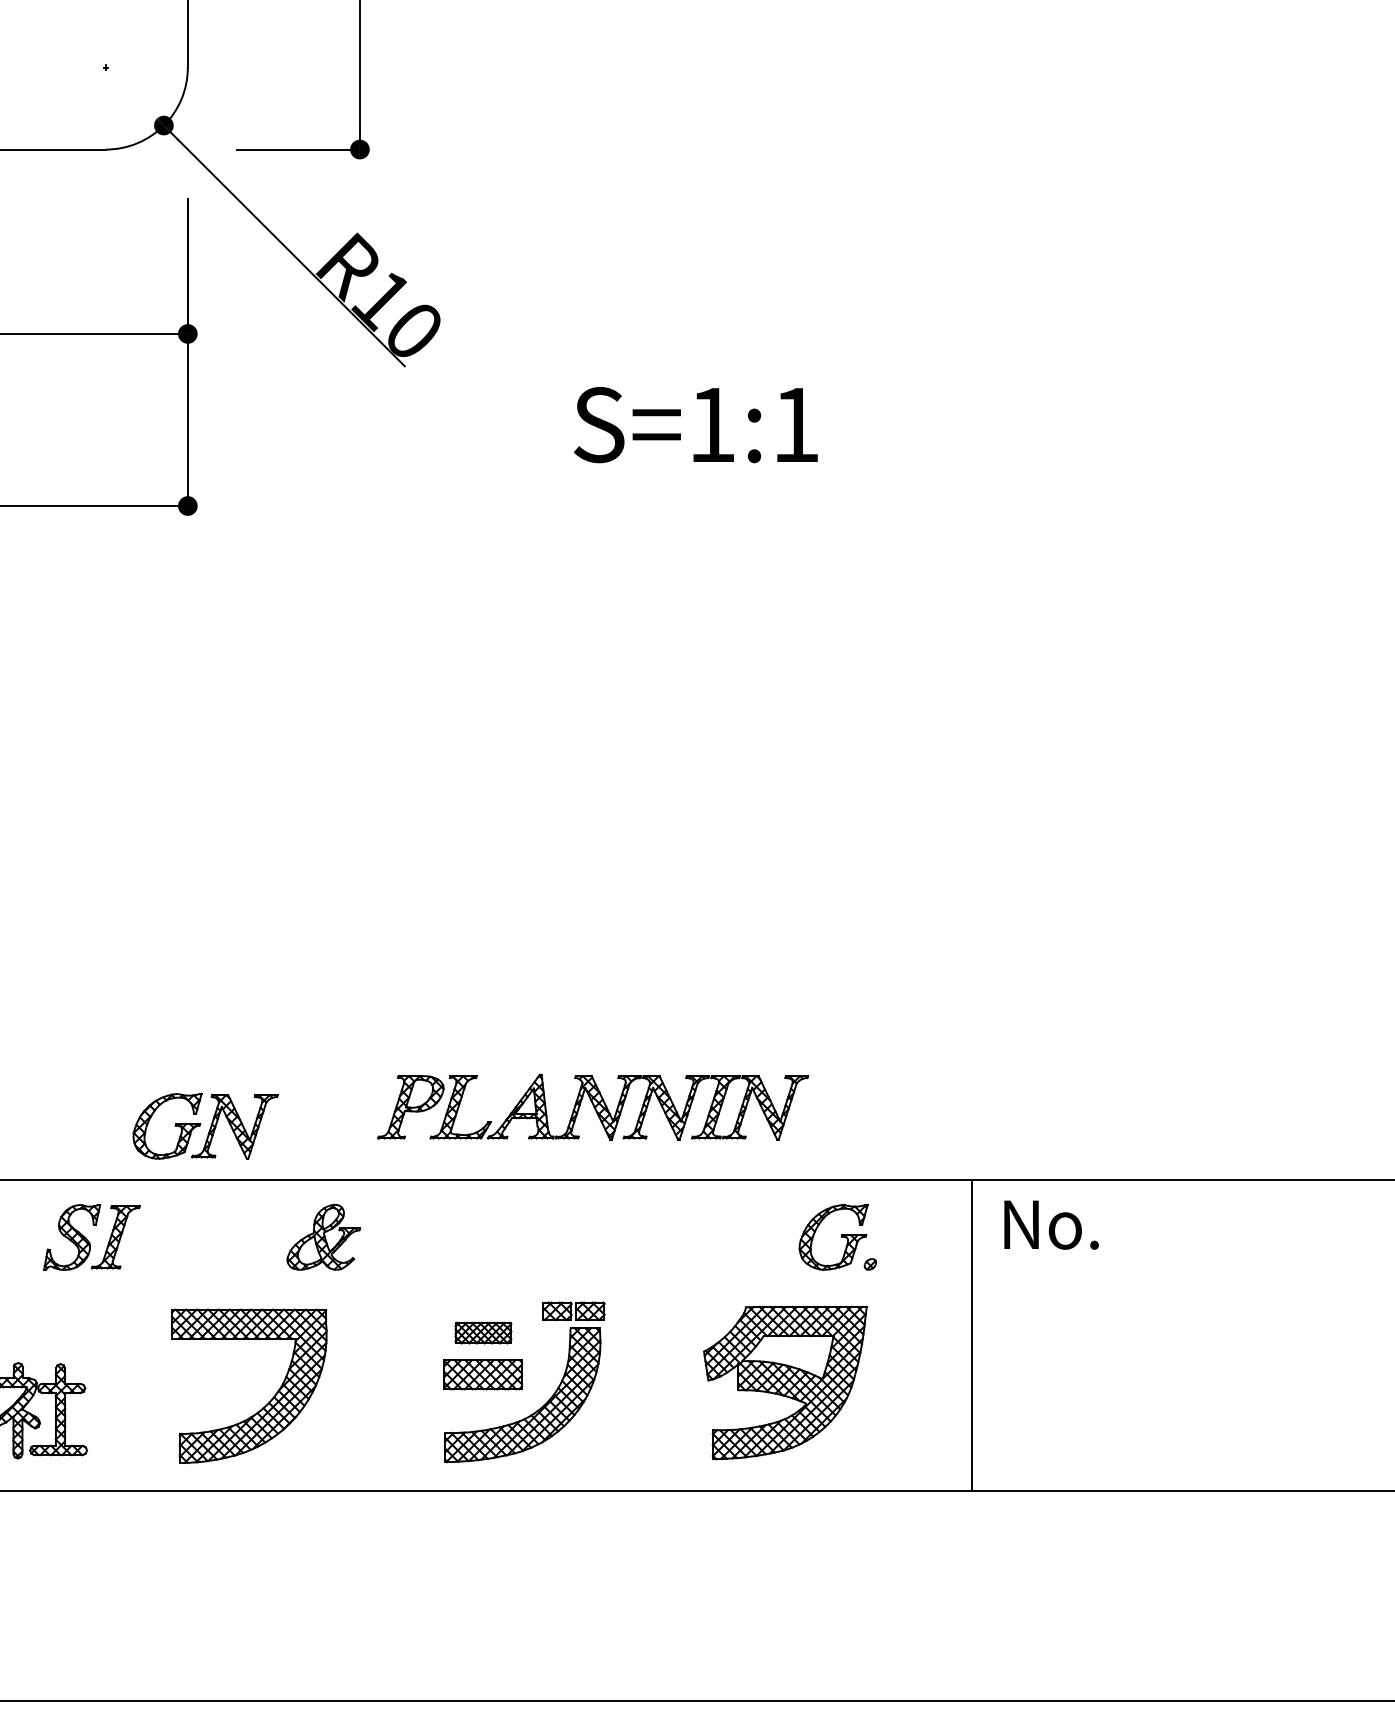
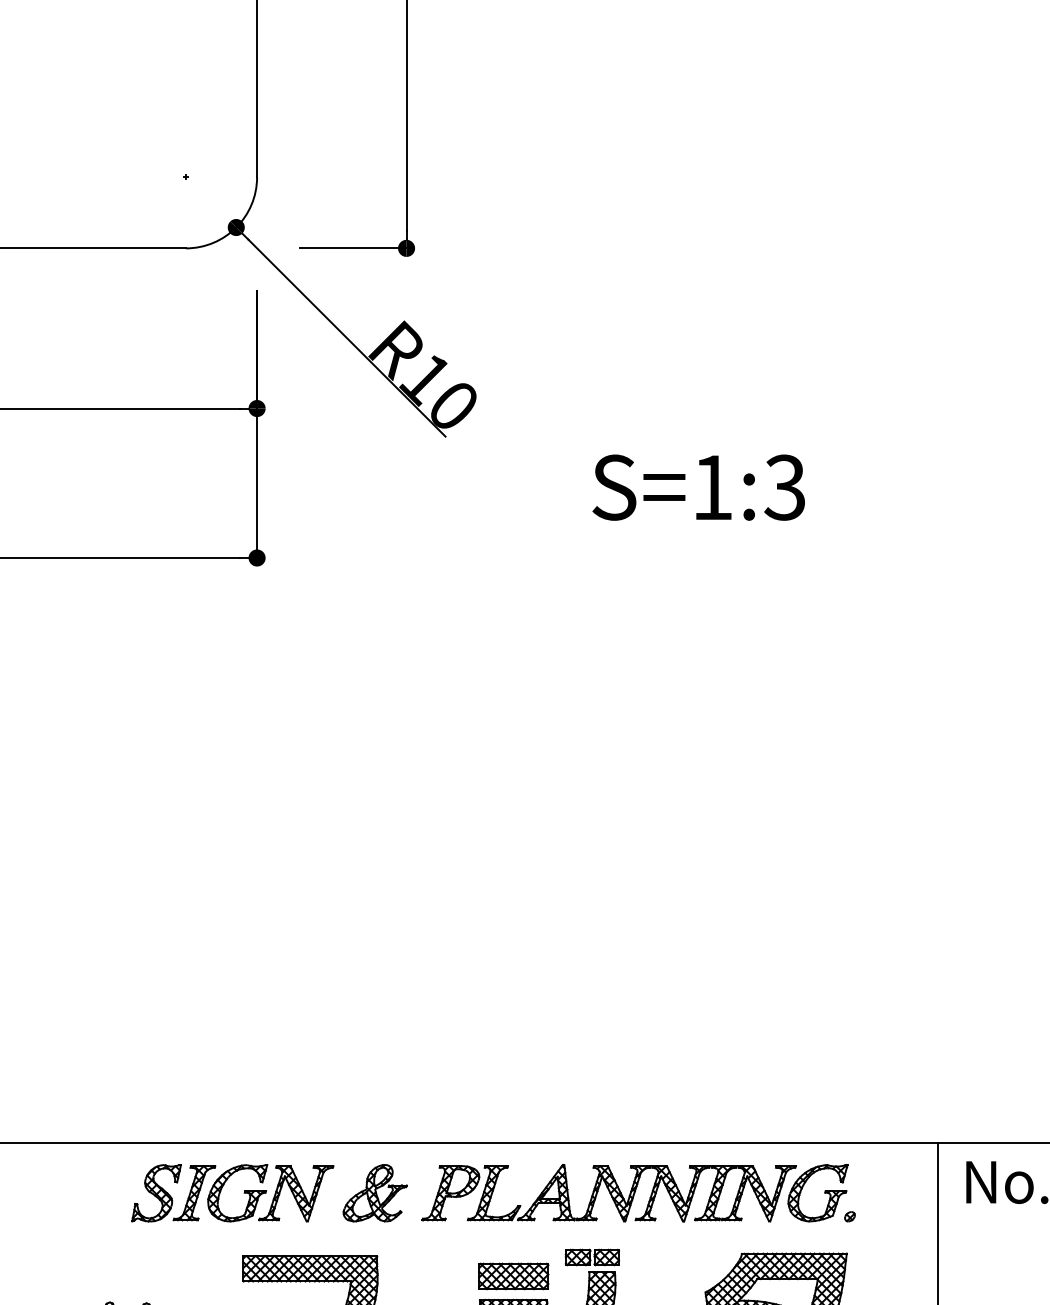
text: (794, 425) -> (784, 488), S=1:1 -> S=1:3
part: (593, 1106) -> (609, 1192), moved
part: (205, 1126) -> (270, 1193), moved
part: (483, 1332) -> (513, 1275), size x1.43

